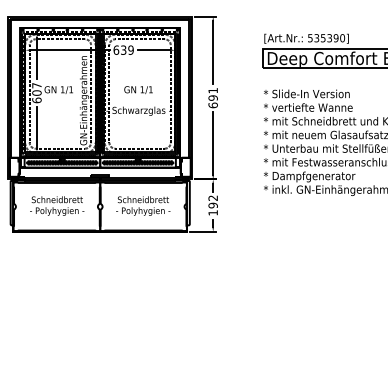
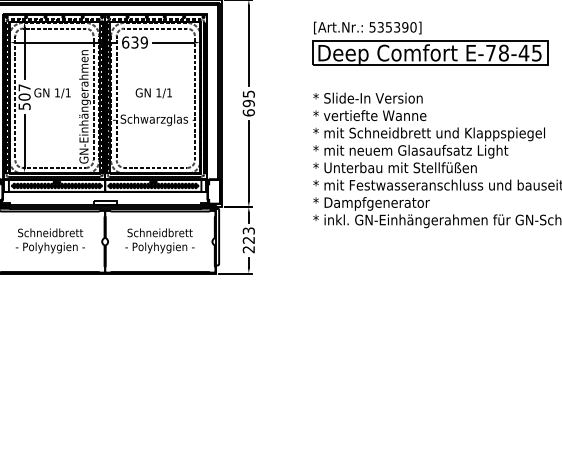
text: (212, 90) -> (248, 93), 691 -> 695
text: (36, 100) -> (24, 106), 607 -> 507
text: (212, 205) -> (248, 240), 192 -> 223

